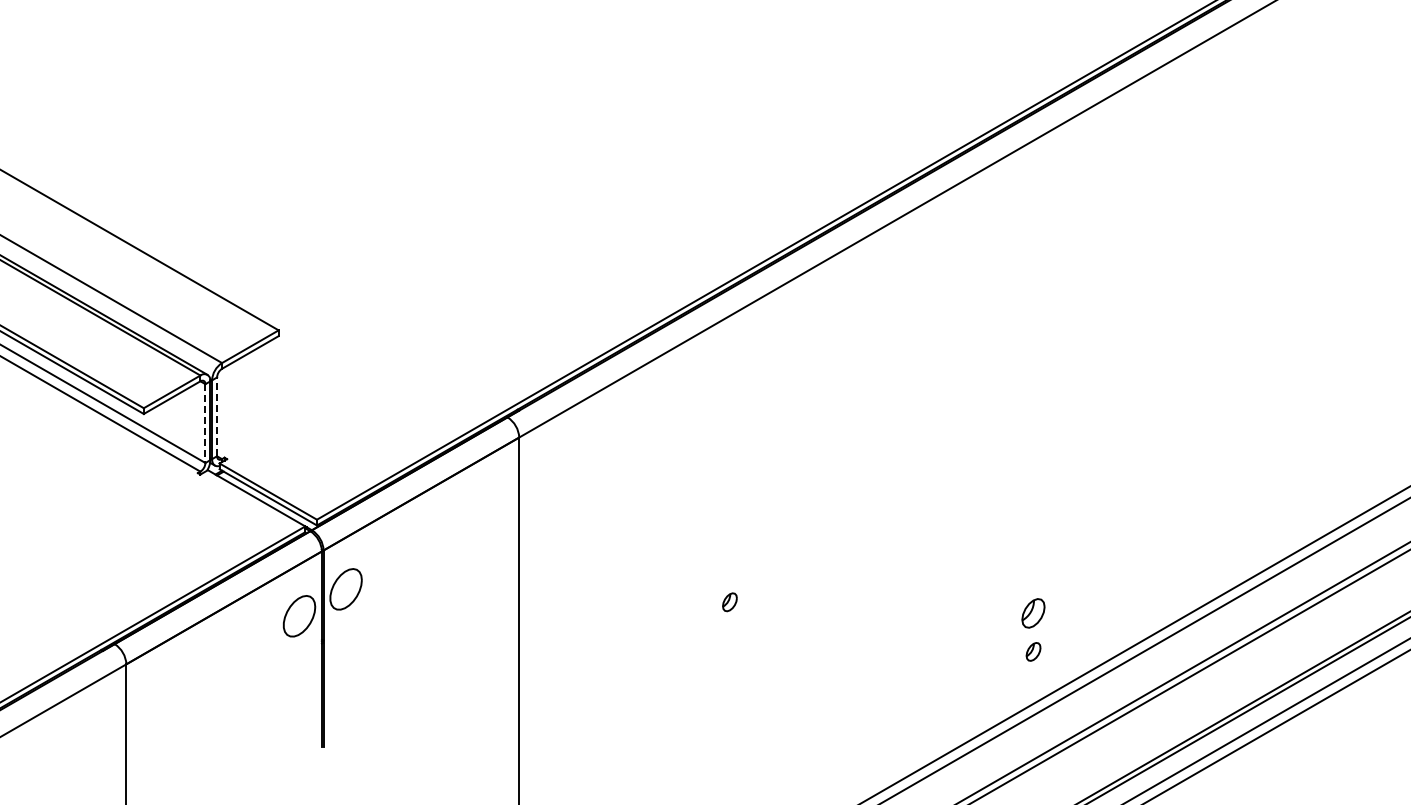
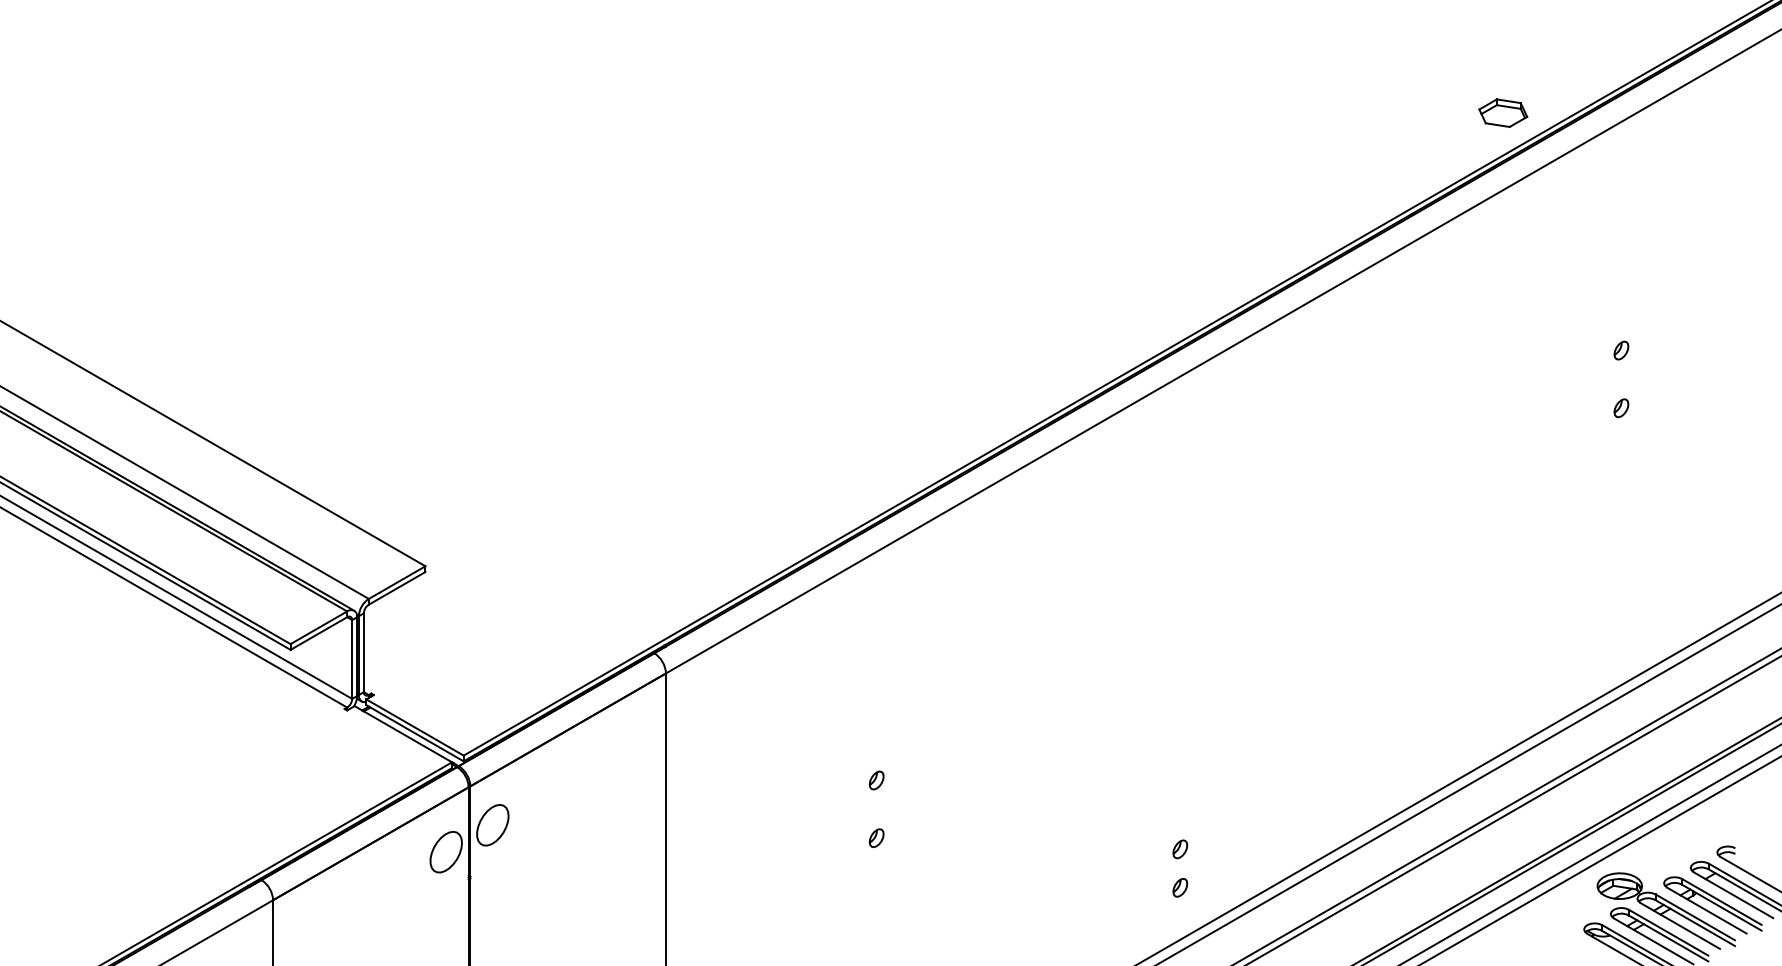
line: (216, 416) -> (363, 652), dashed -> solid
line: (205, 424) -> (352, 660), dashed -> solid
part: (729, 544) -> (876, 780), added
part: (1033, 613) -> (1180, 849), size x0.62

